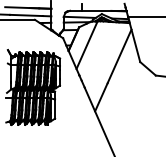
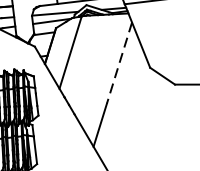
line: (119, 56) -> (119, 63), solid -> dashed

